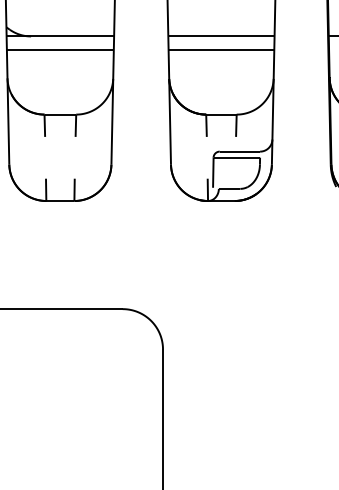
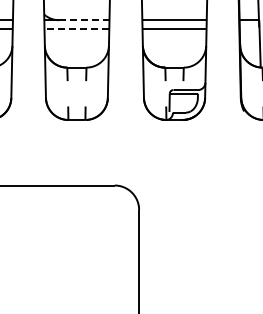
line: (72, 36) -> (84, 20), solid -> dashed
line: (59, 50) -> (76, 28), solid -> dashed

